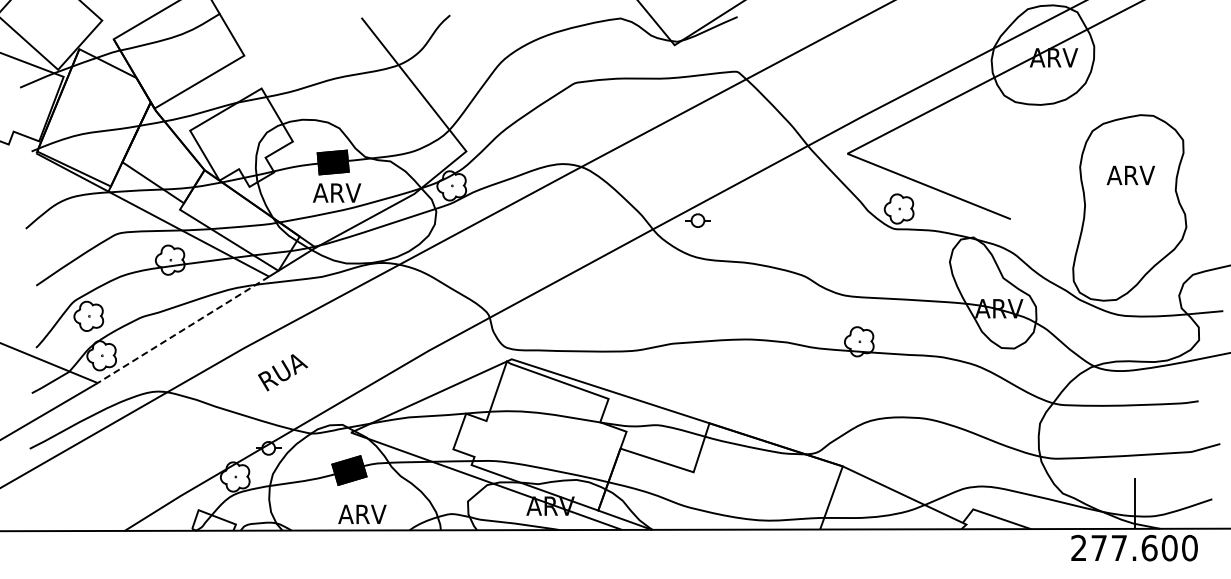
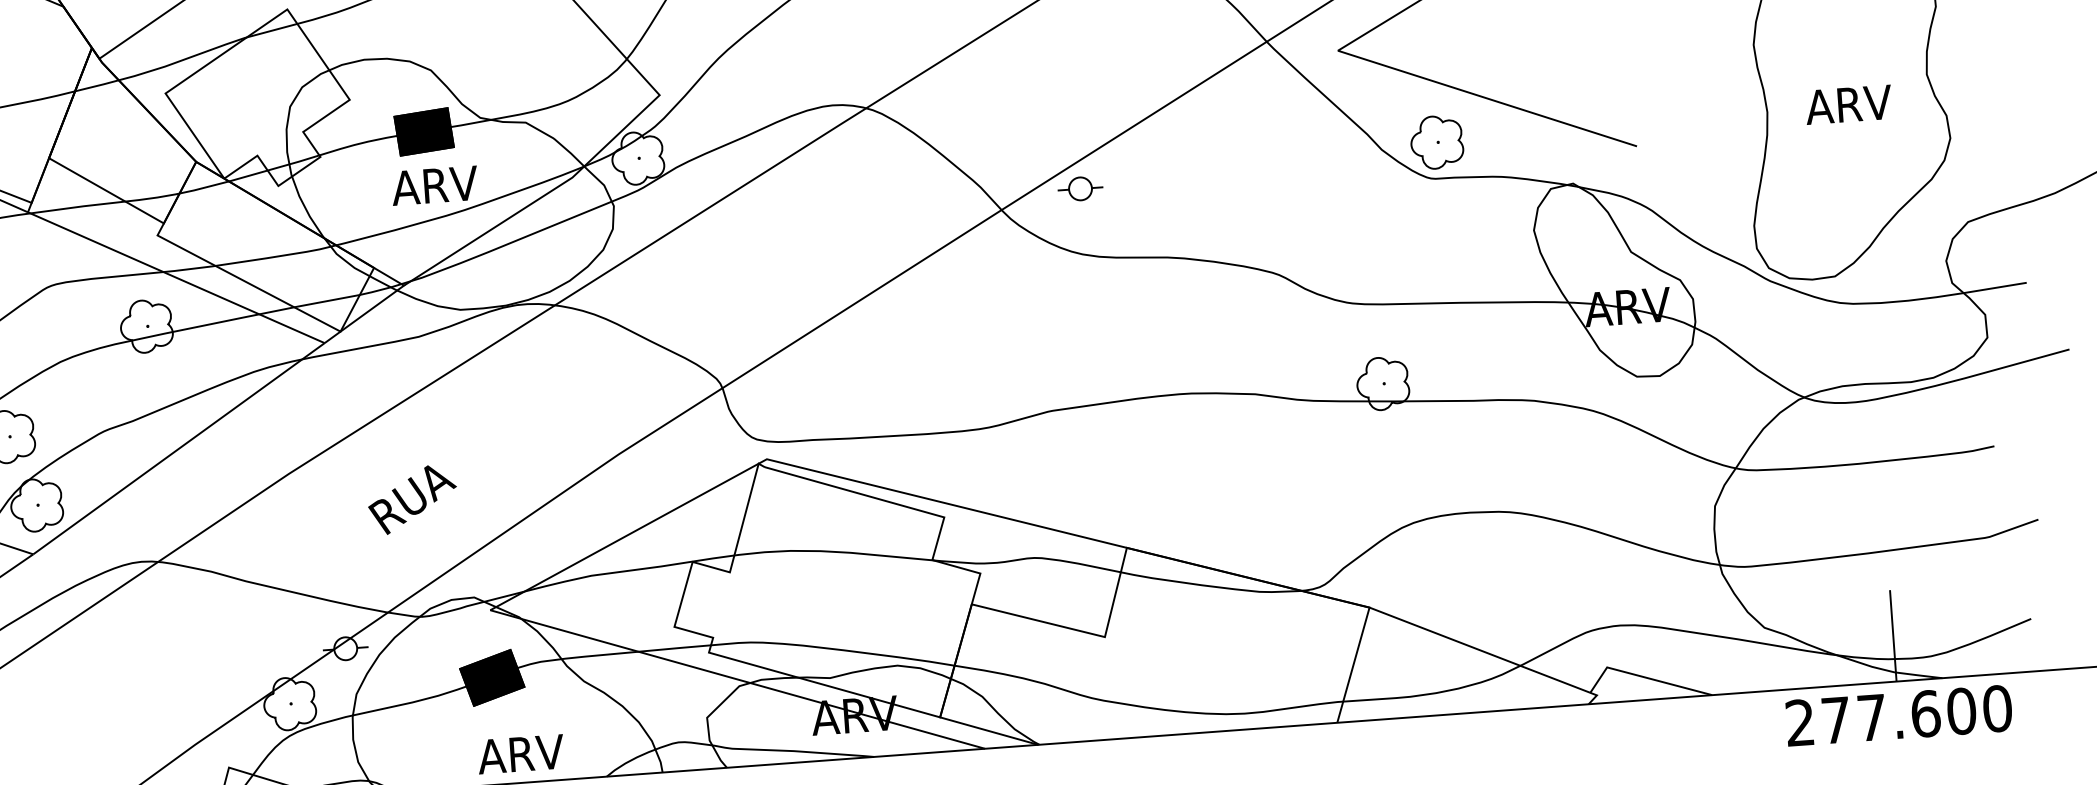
text: (1130, 174) -> (1847, 103), moved
line: (183, 329) -> (179, 448), dashed -> solid
text: (283, 372) -> (413, 499), moved

